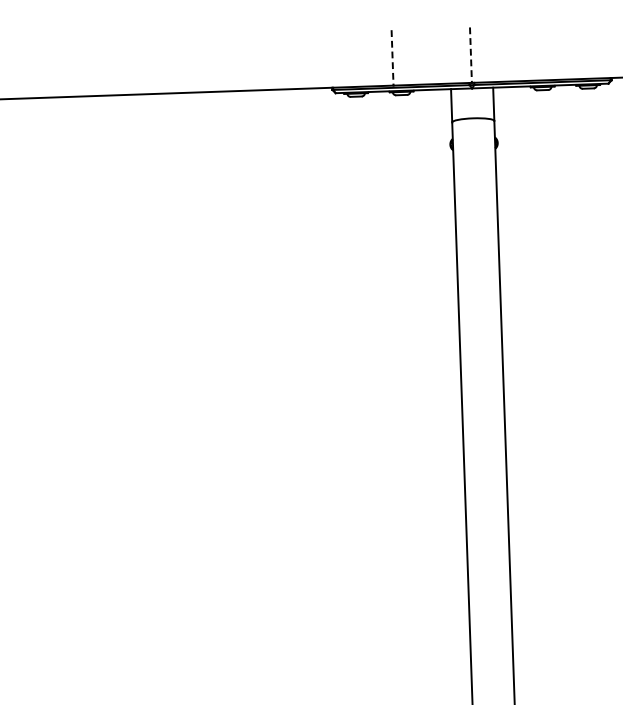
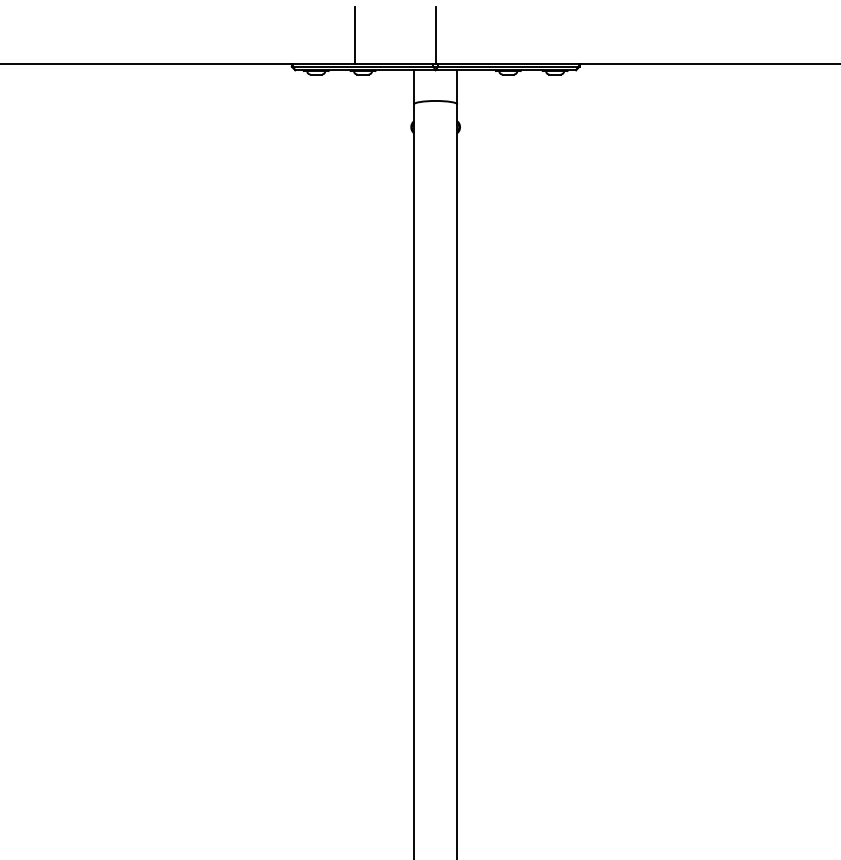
line: (470, 54) -> (435, 35), dashed -> solid
line: (392, 57) -> (354, 35), dashed -> solid

